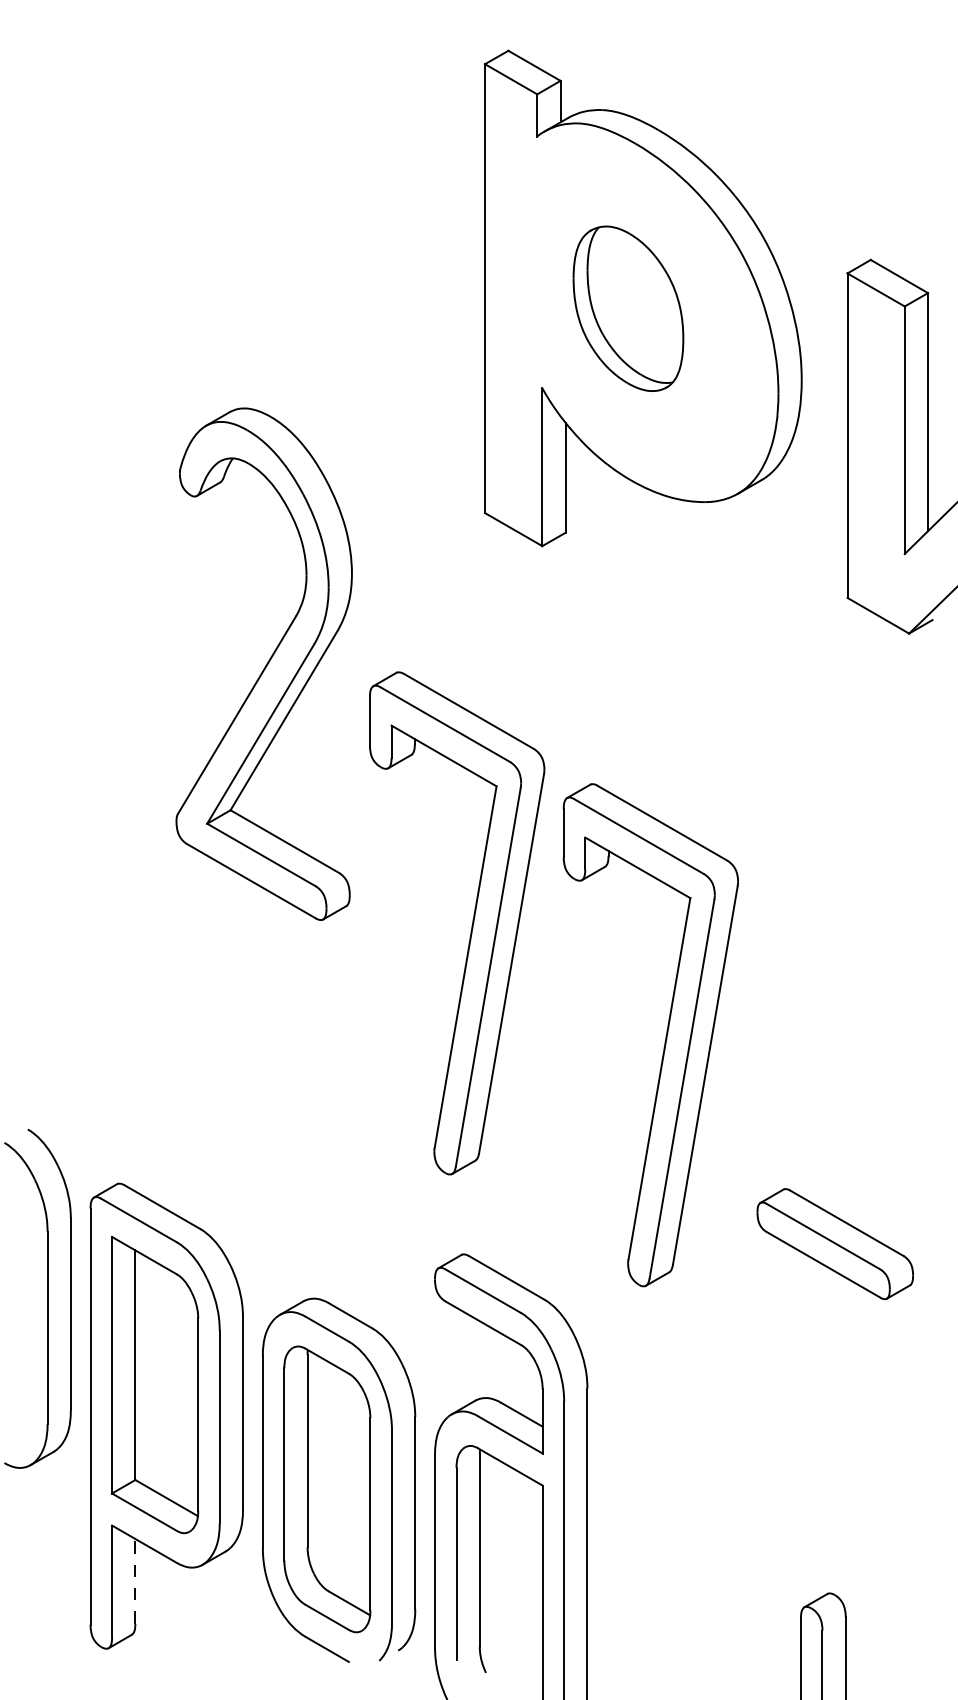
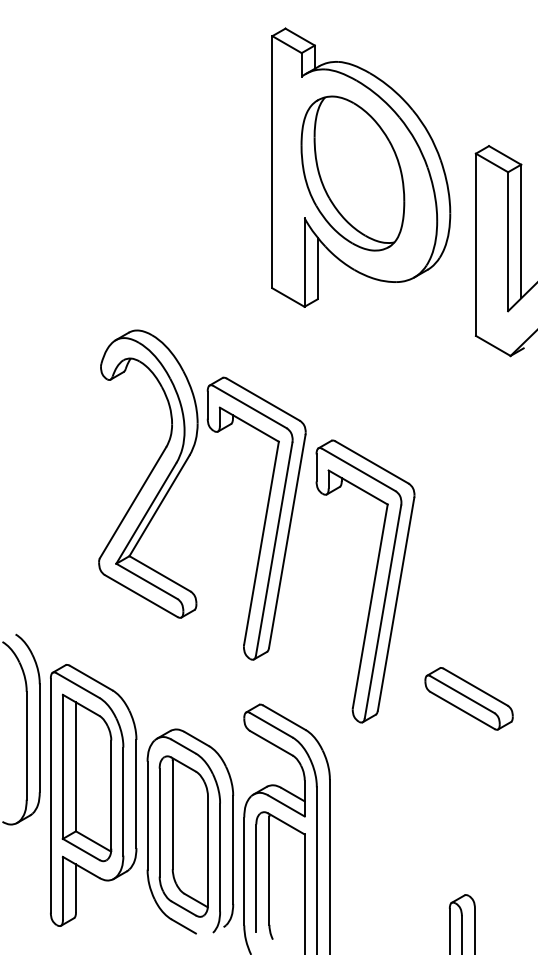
part: (627, 308) -> (352, 173), size x1.67
part: (264, 663) -> (148, 473), moved
line: (134, 1581) -> (75, 888), dashed -> solid

